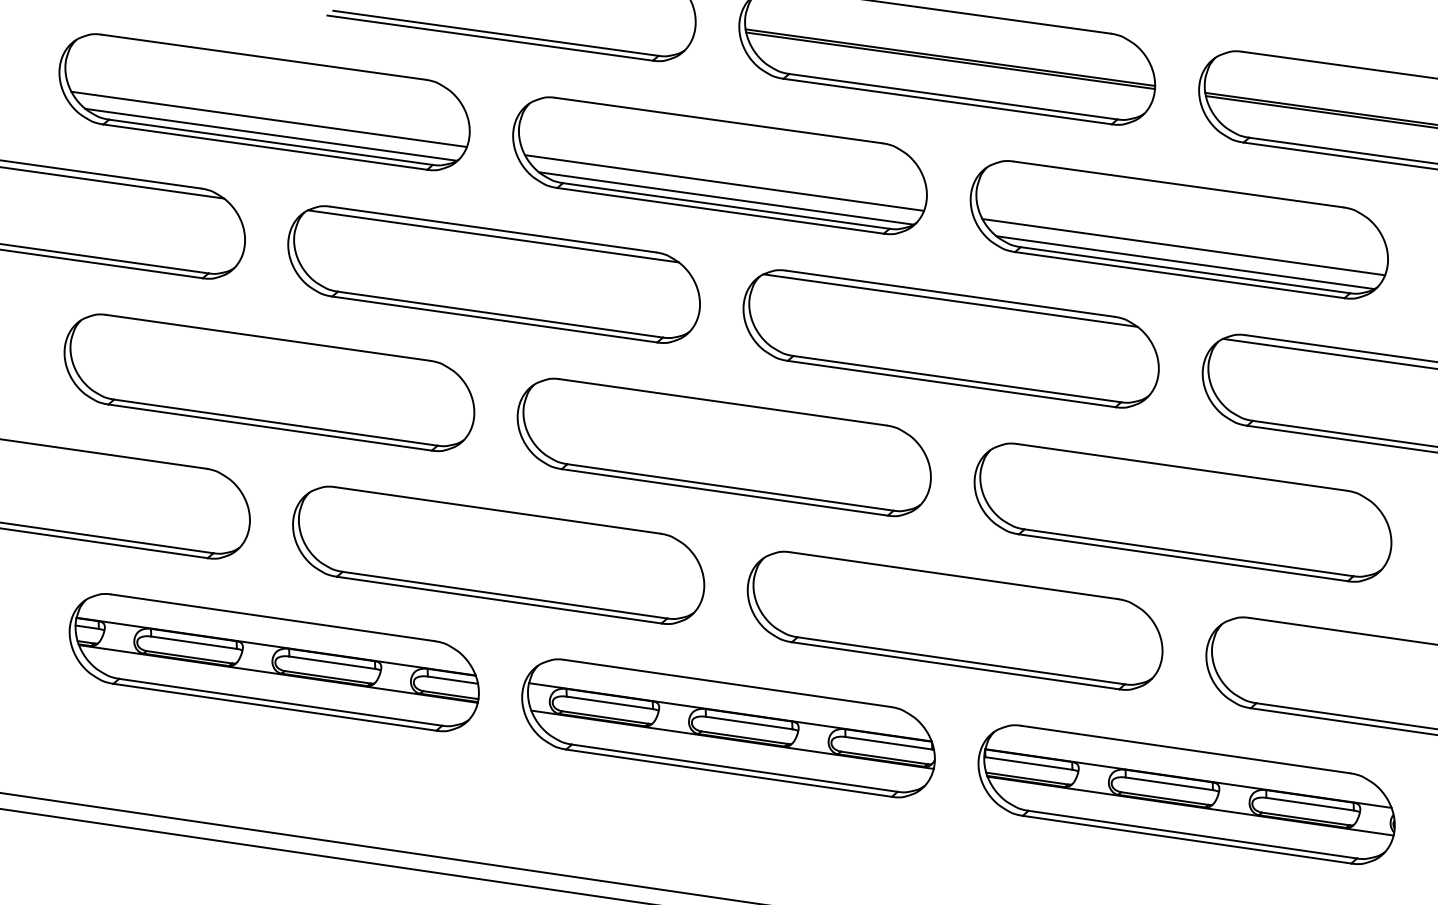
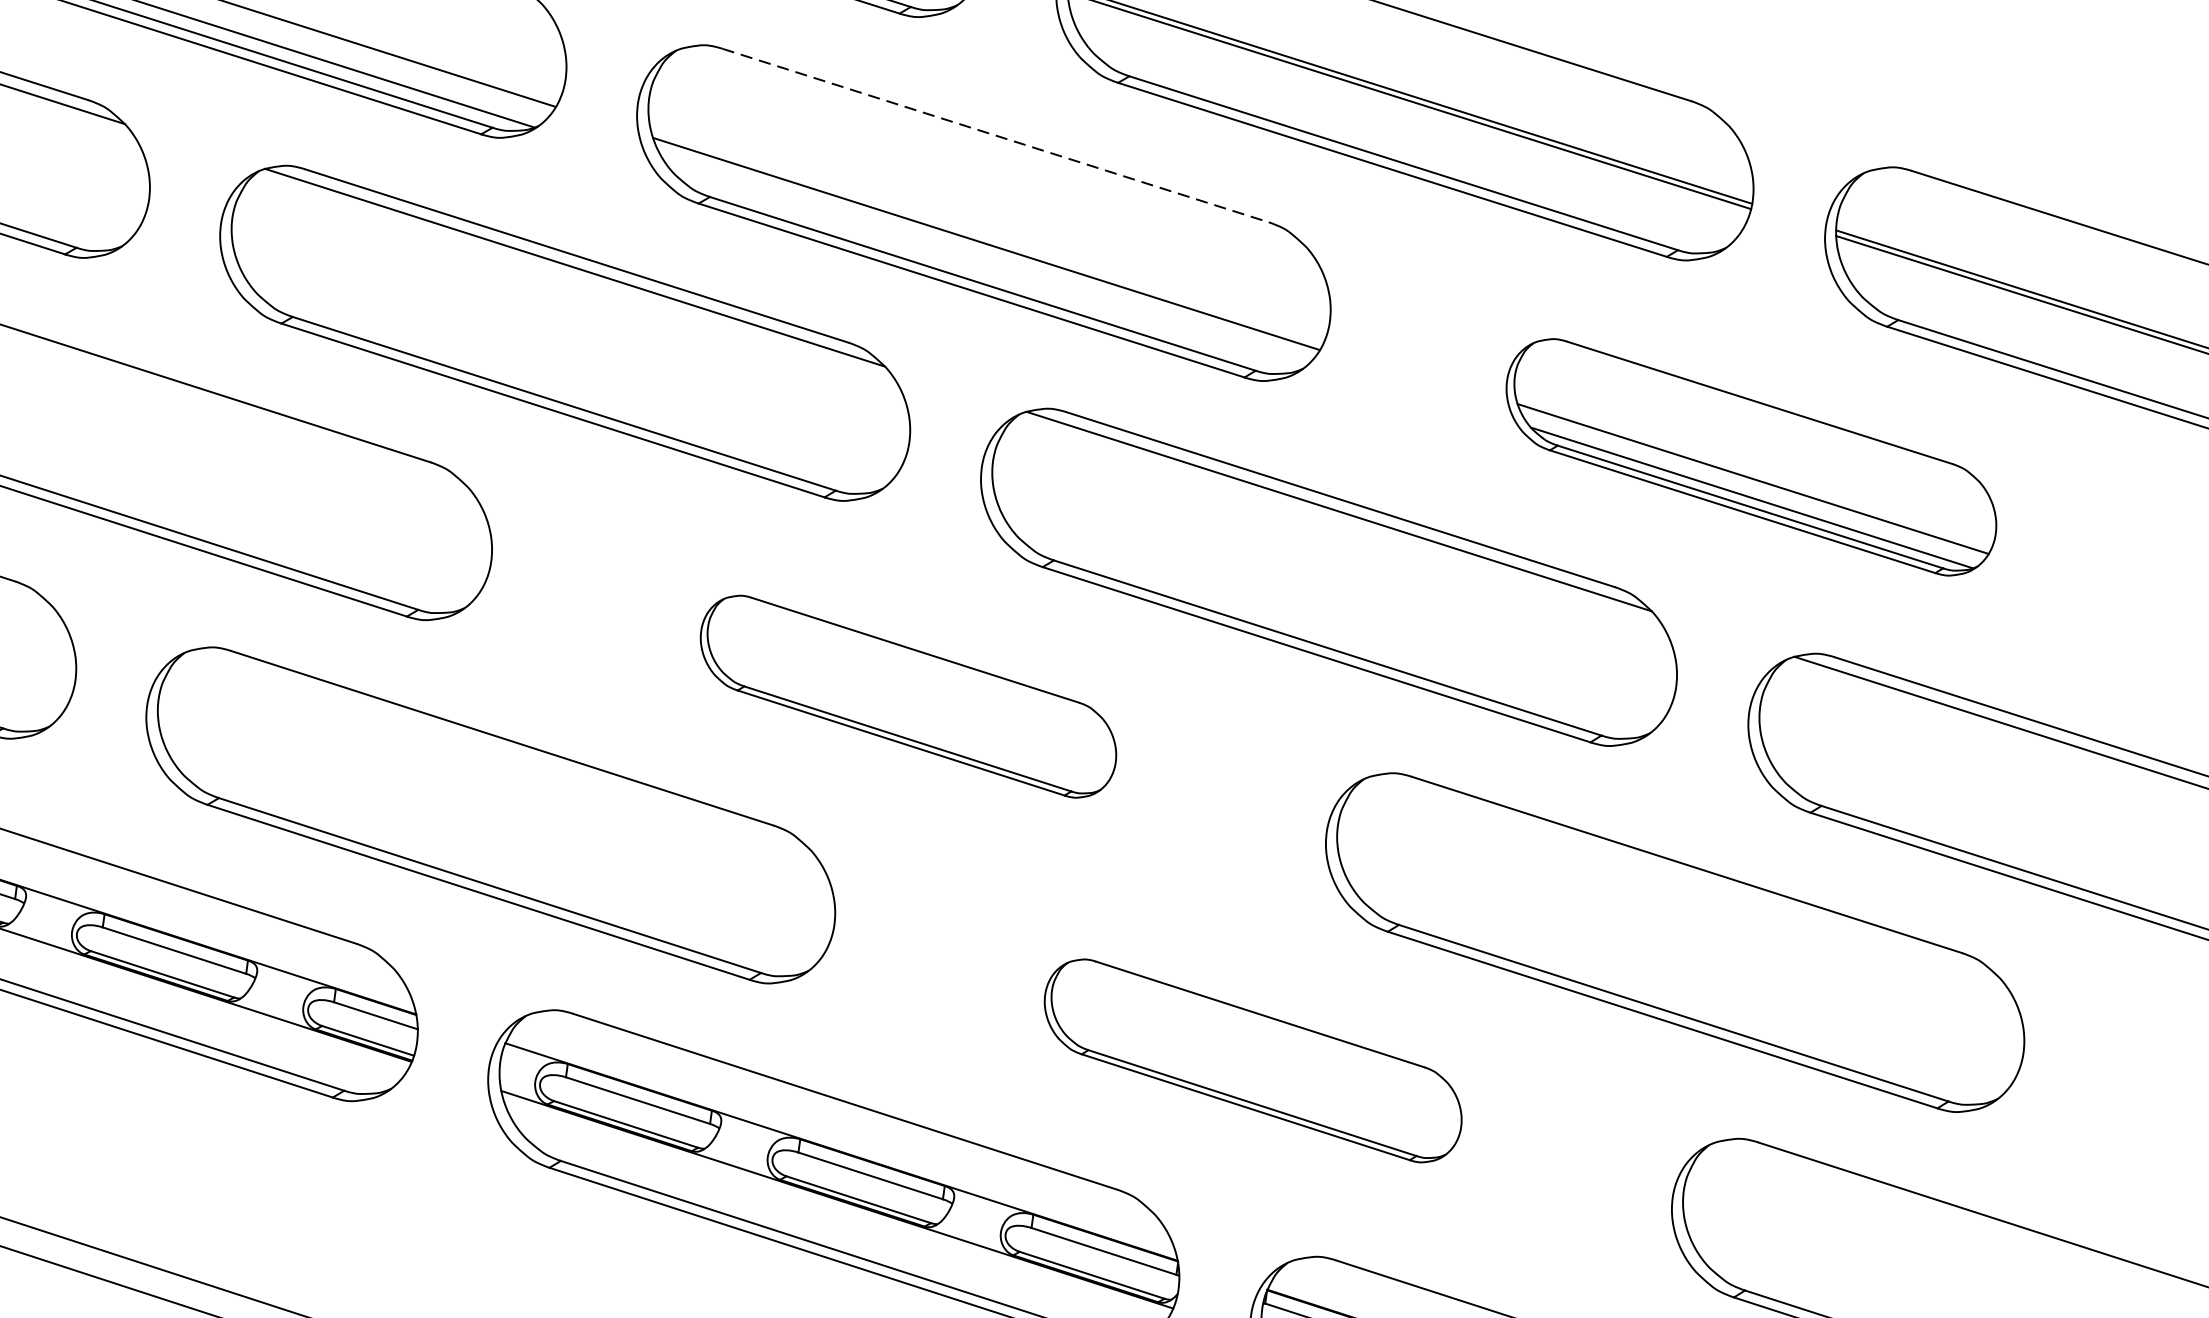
line: (719, 120) -> (996, 135), solid -> dashed
line: (725, 198) -> (983, 270), removed
part: (1178, 229) -> (1750, 456), size x0.7
part: (723, 447) -> (907, 696), size x0.6
part: (954, 620) -> (1252, 1060), size x0.6

